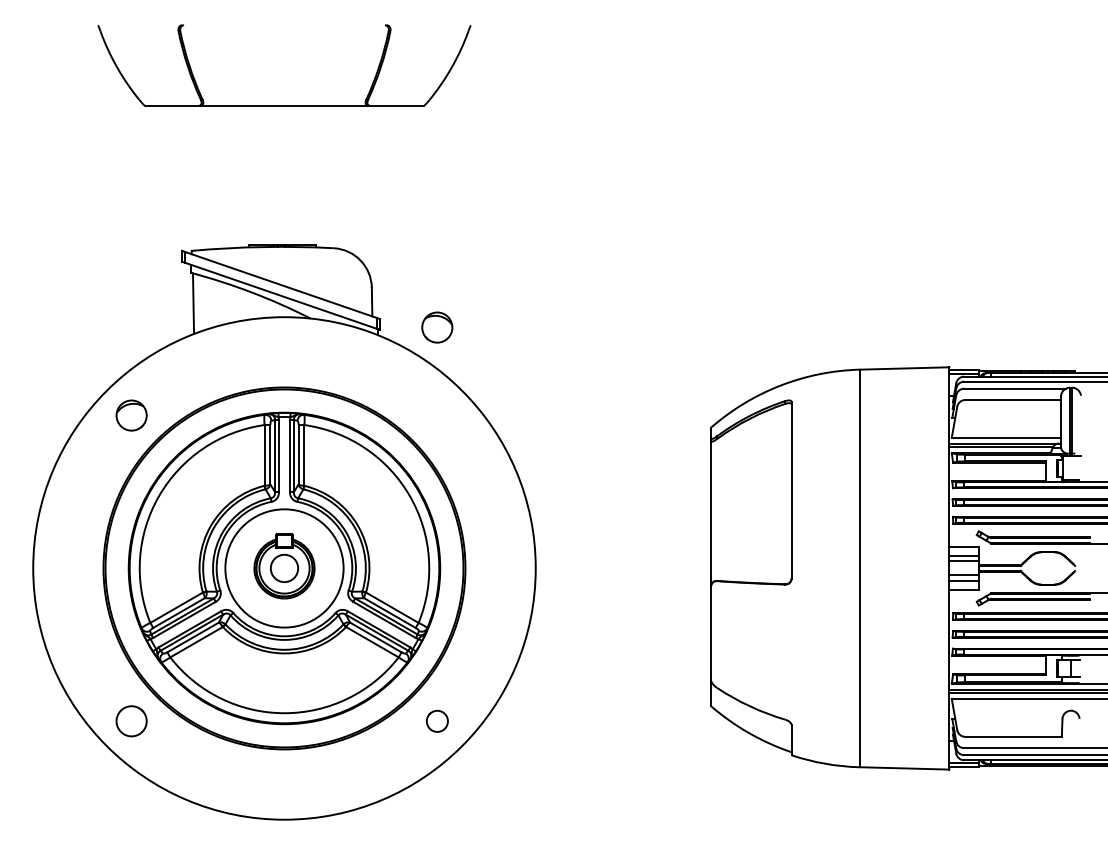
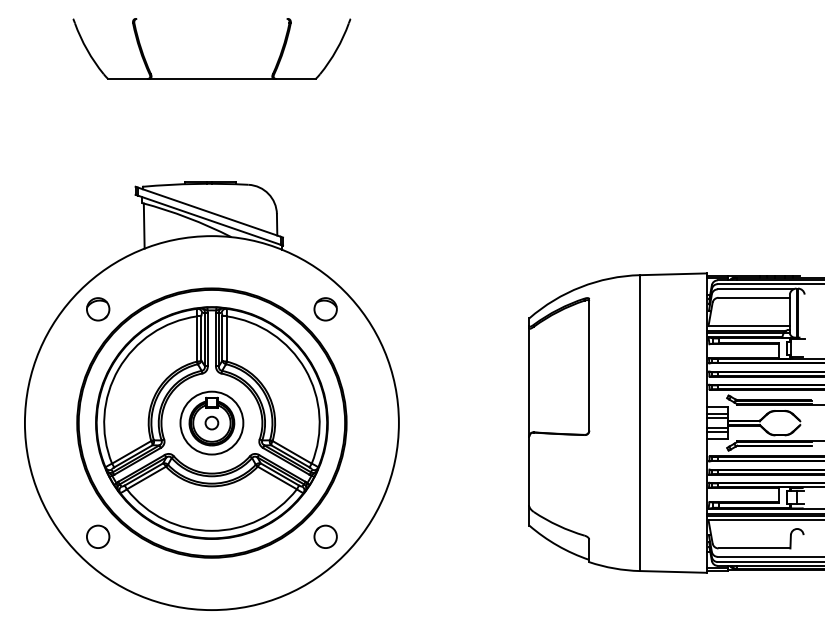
part: (437, 327) -> (325, 309), moved
circle: (284, 568) -> (211, 423), size x0.62
circle: (284, 568) -> (211, 423), size x0.71
circle: (437, 721) -> (325, 537), size x1.43

